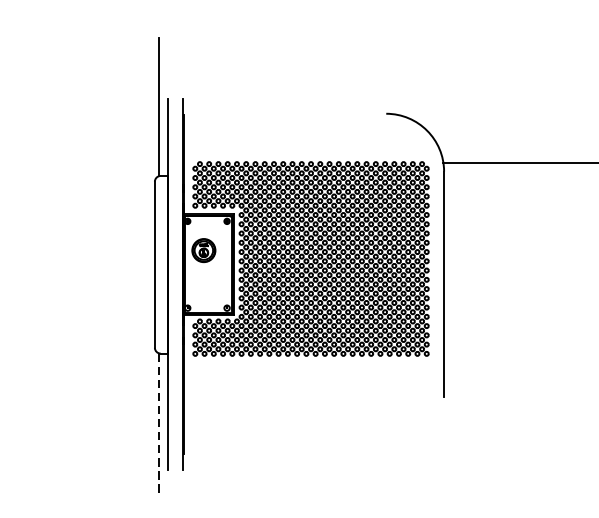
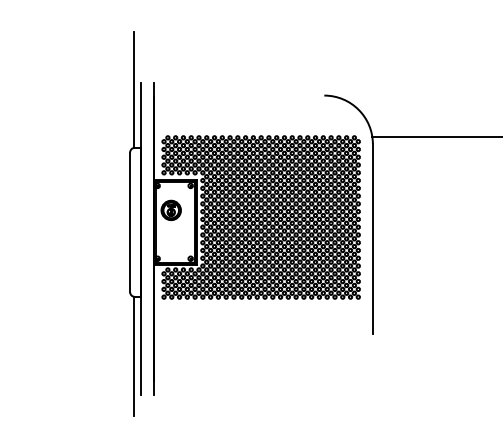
line: (158, 424) -> (133, 356), dashed -> solid

